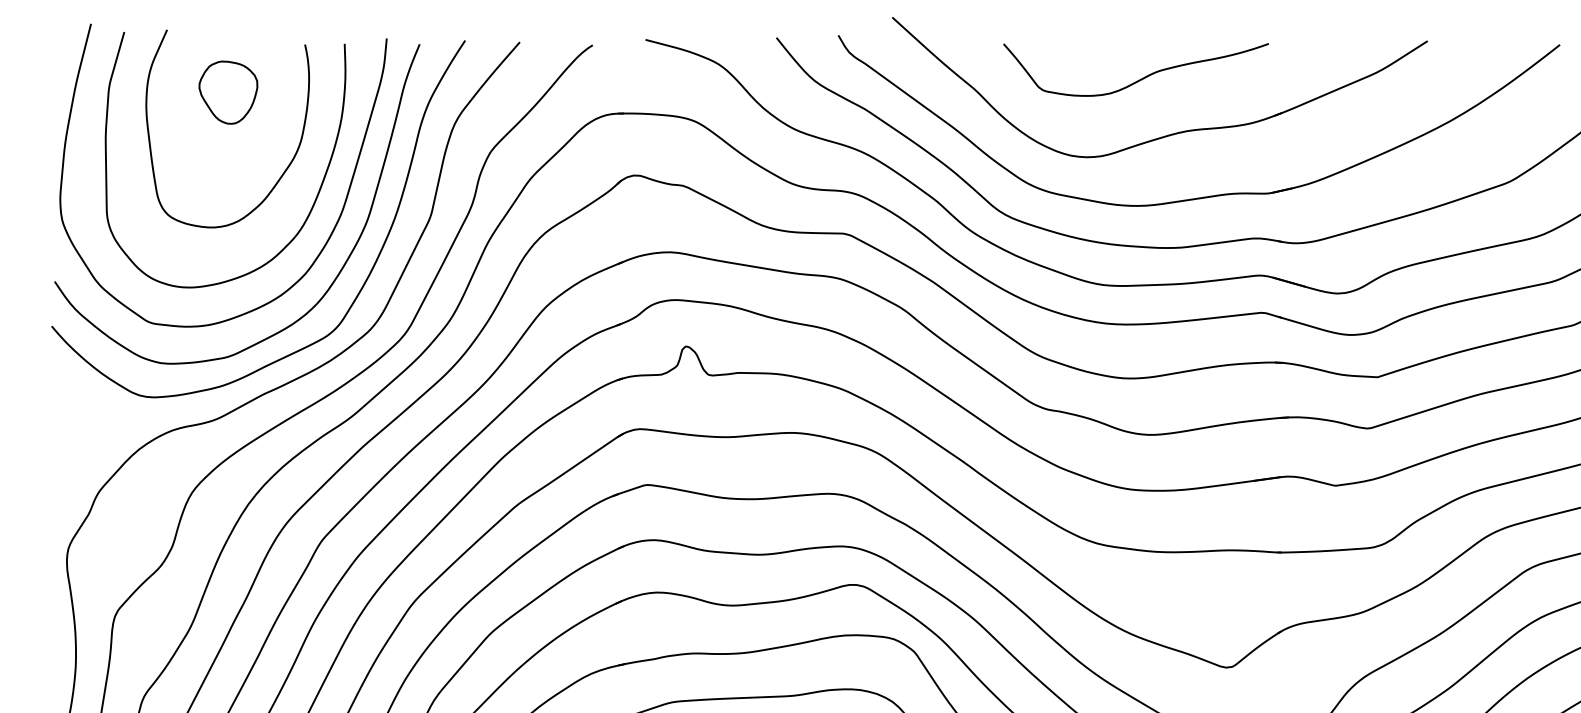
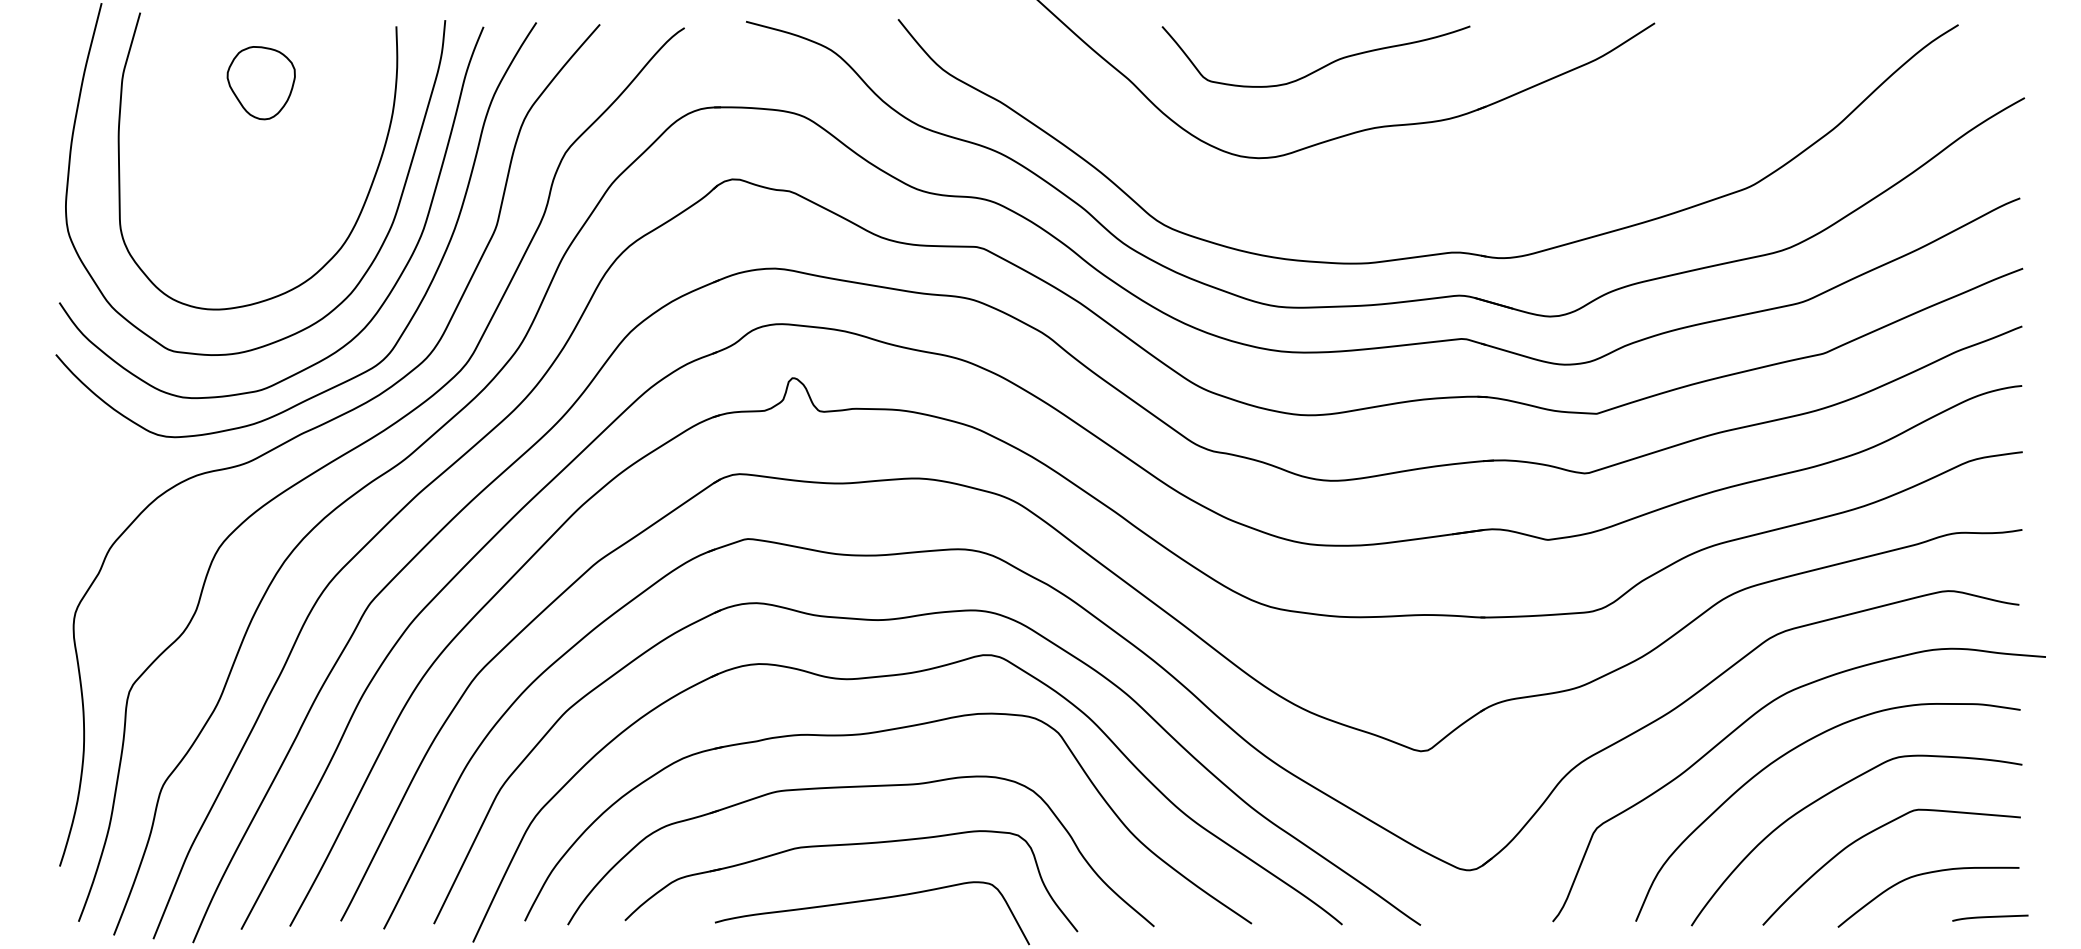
curve: (284, 170) -> (326, 173), removed
part: (1212, 195) -> (1404, 202), removed

